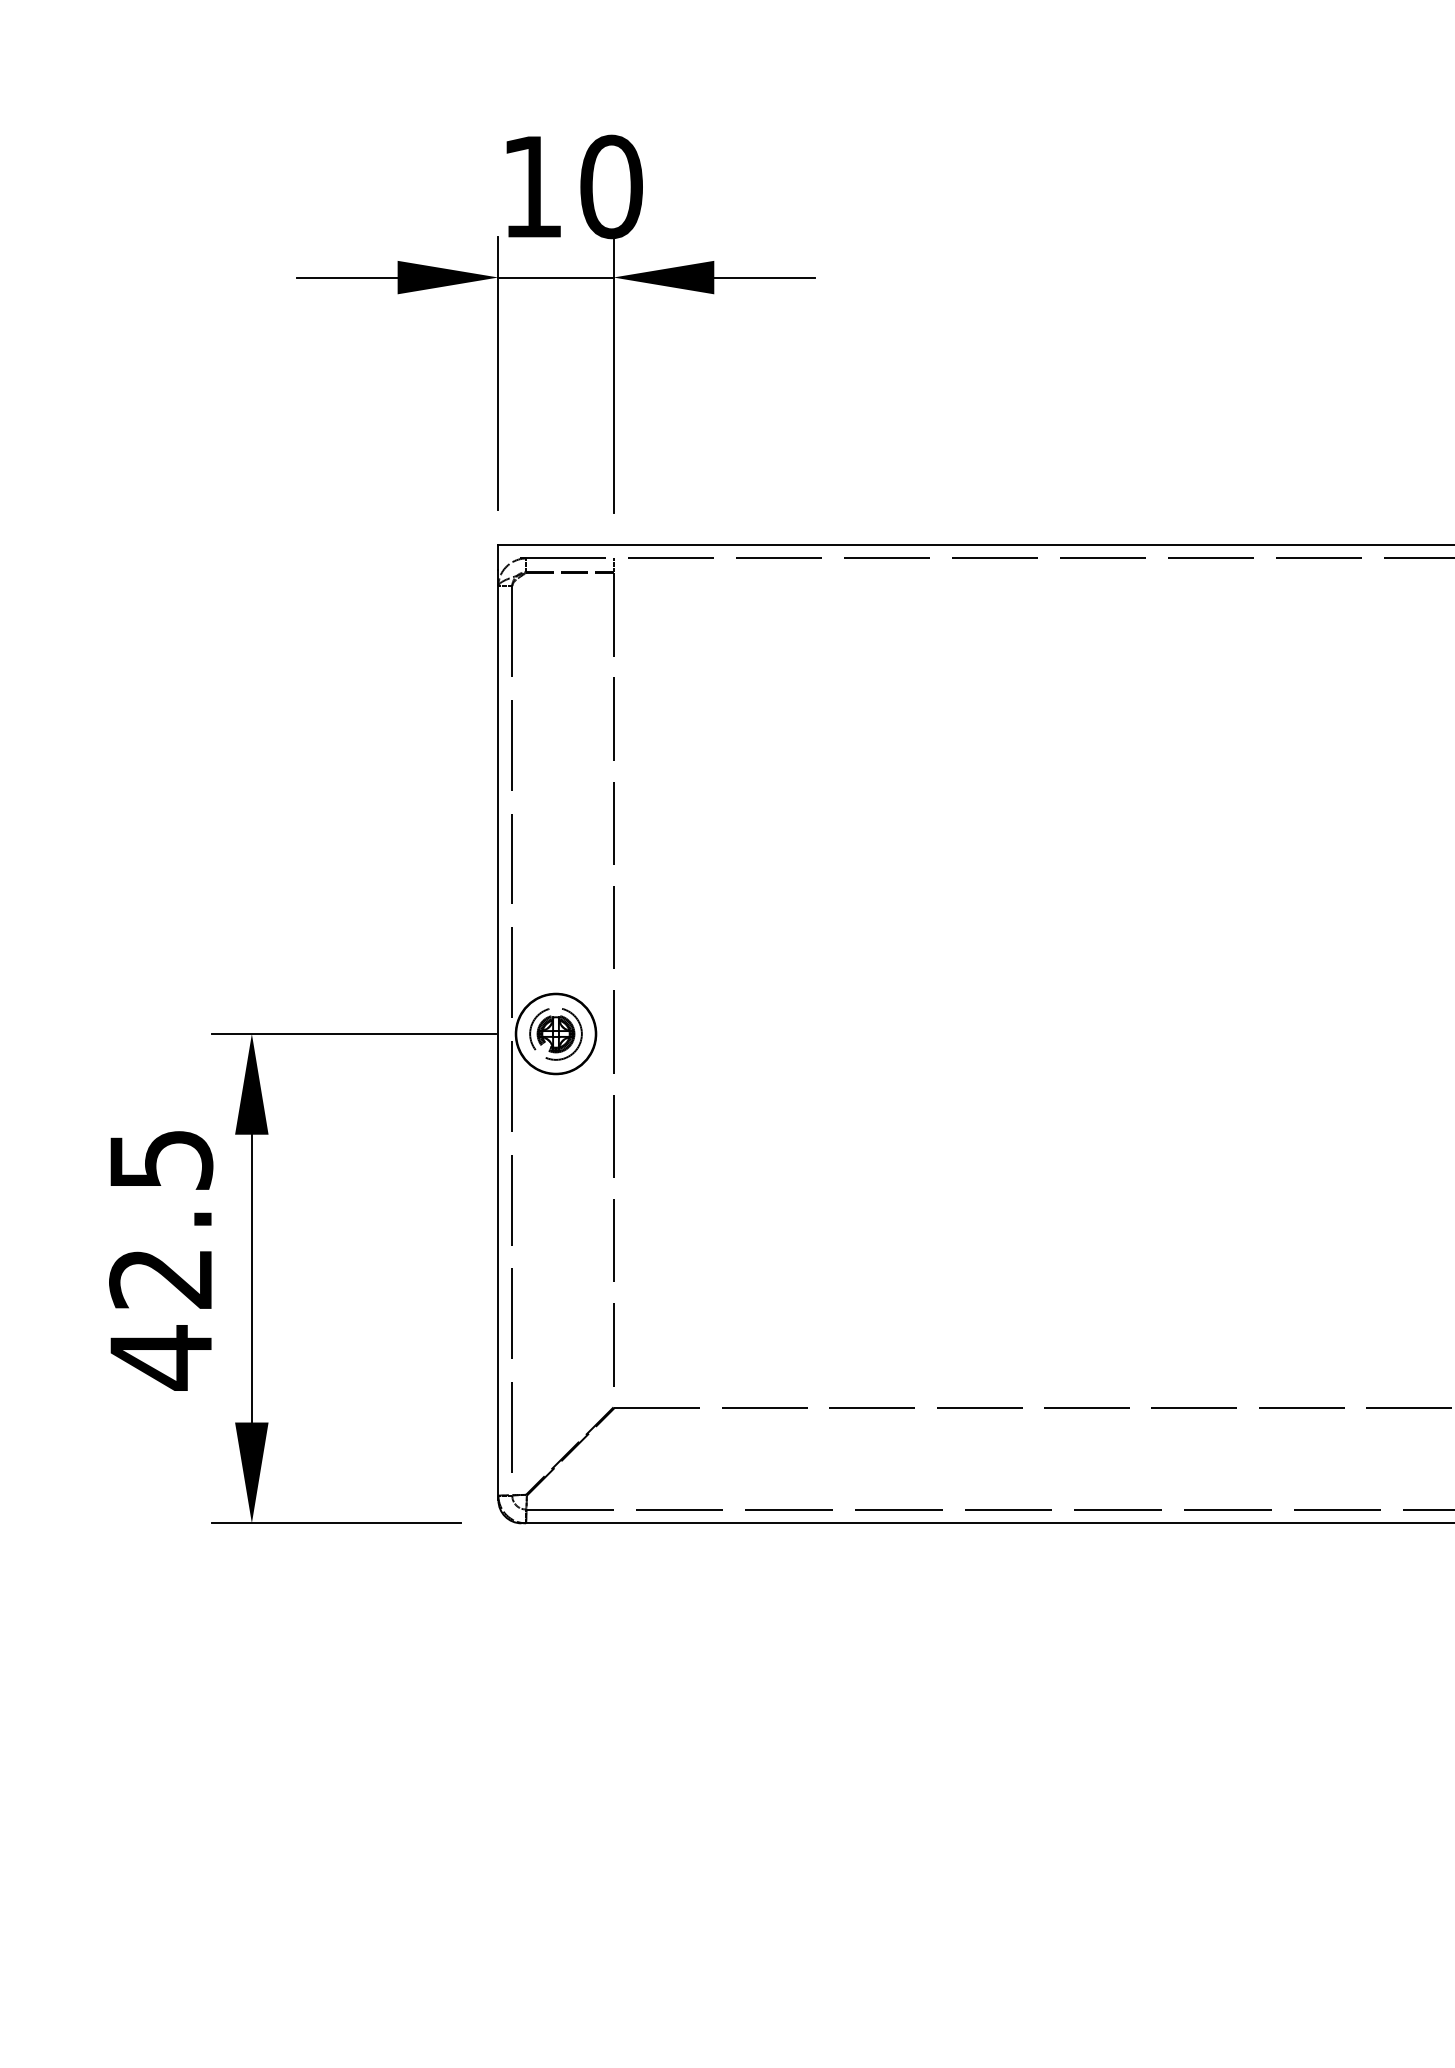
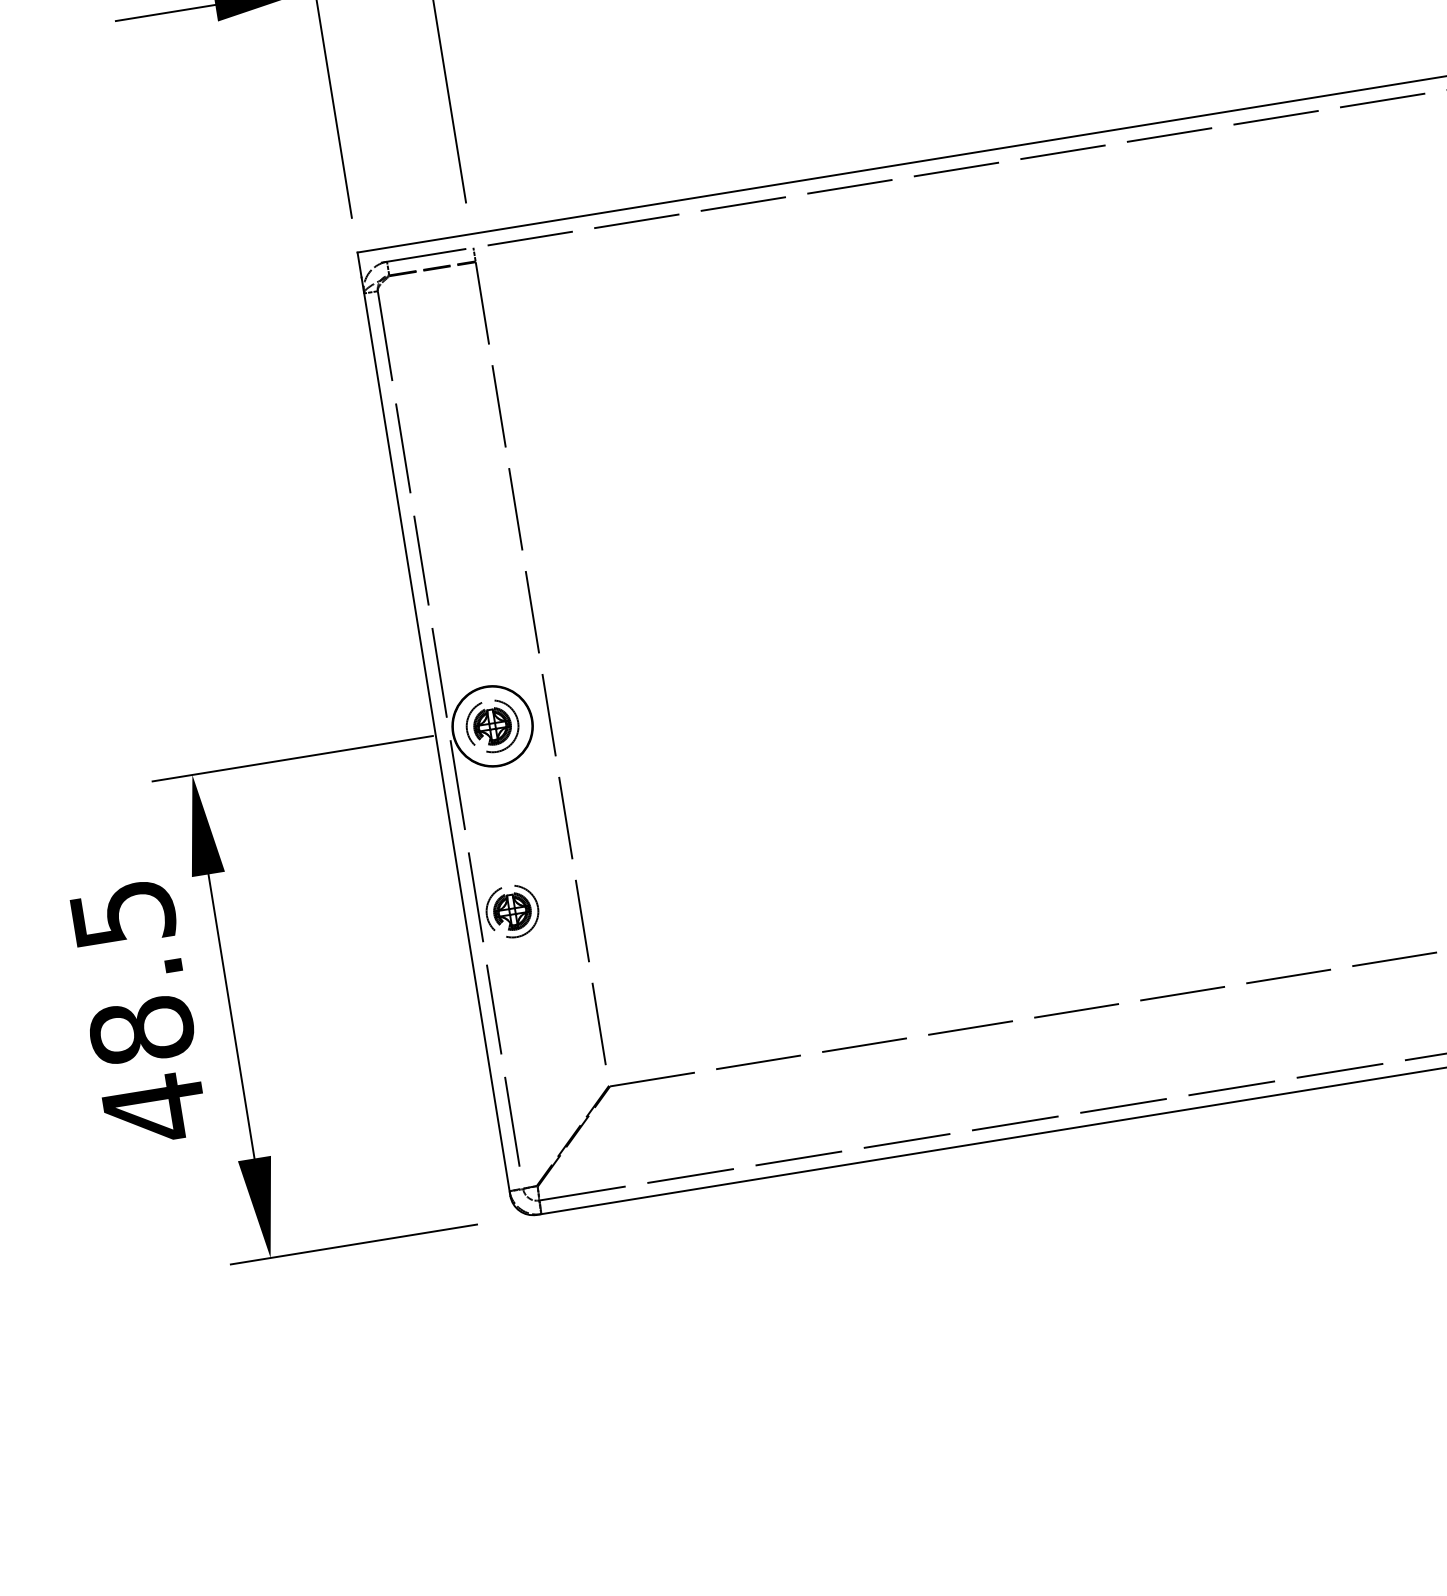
part: (545, 1220) -> (512, 912), added
text: (161, 1278) -> (142, 1030), 42.5 -> 48.5

